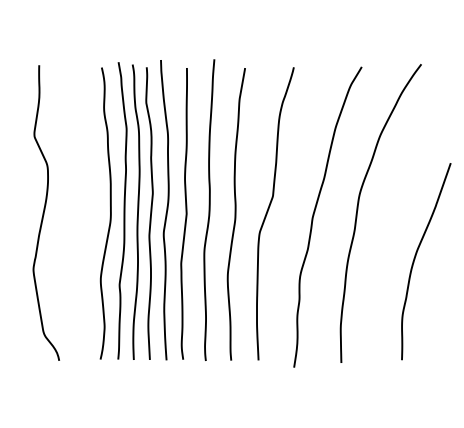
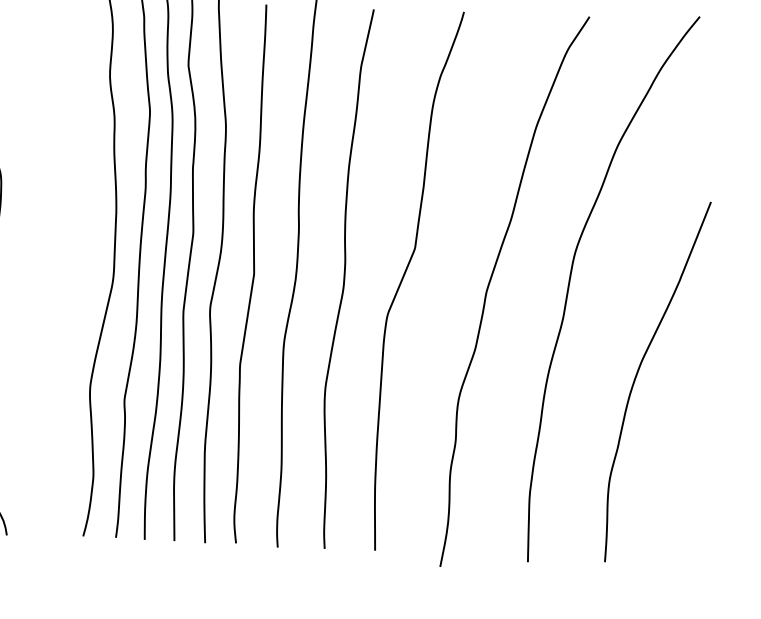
curve: (416, 256) -> (640, 371), moved

